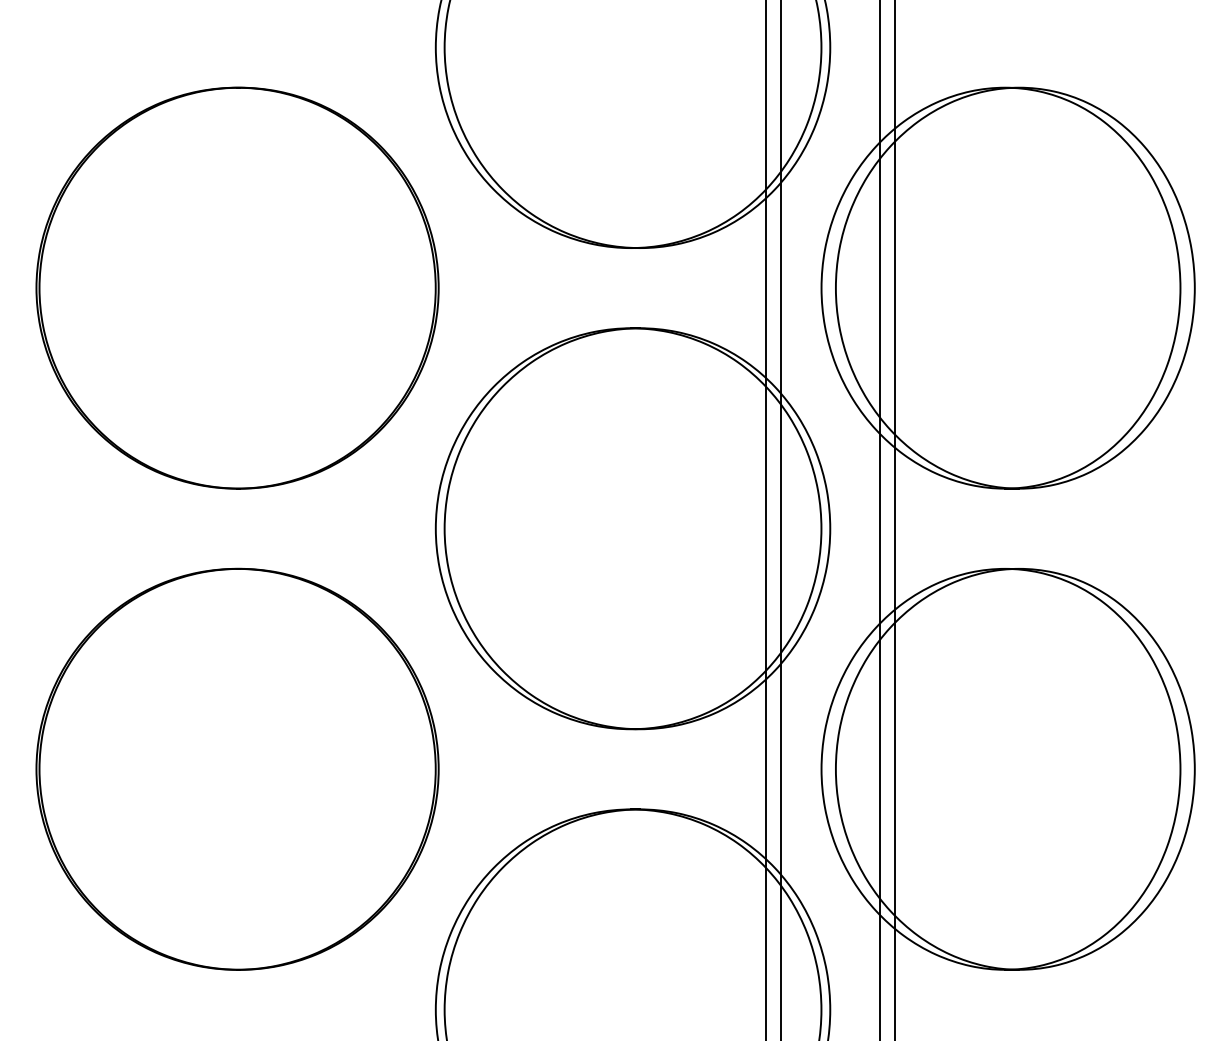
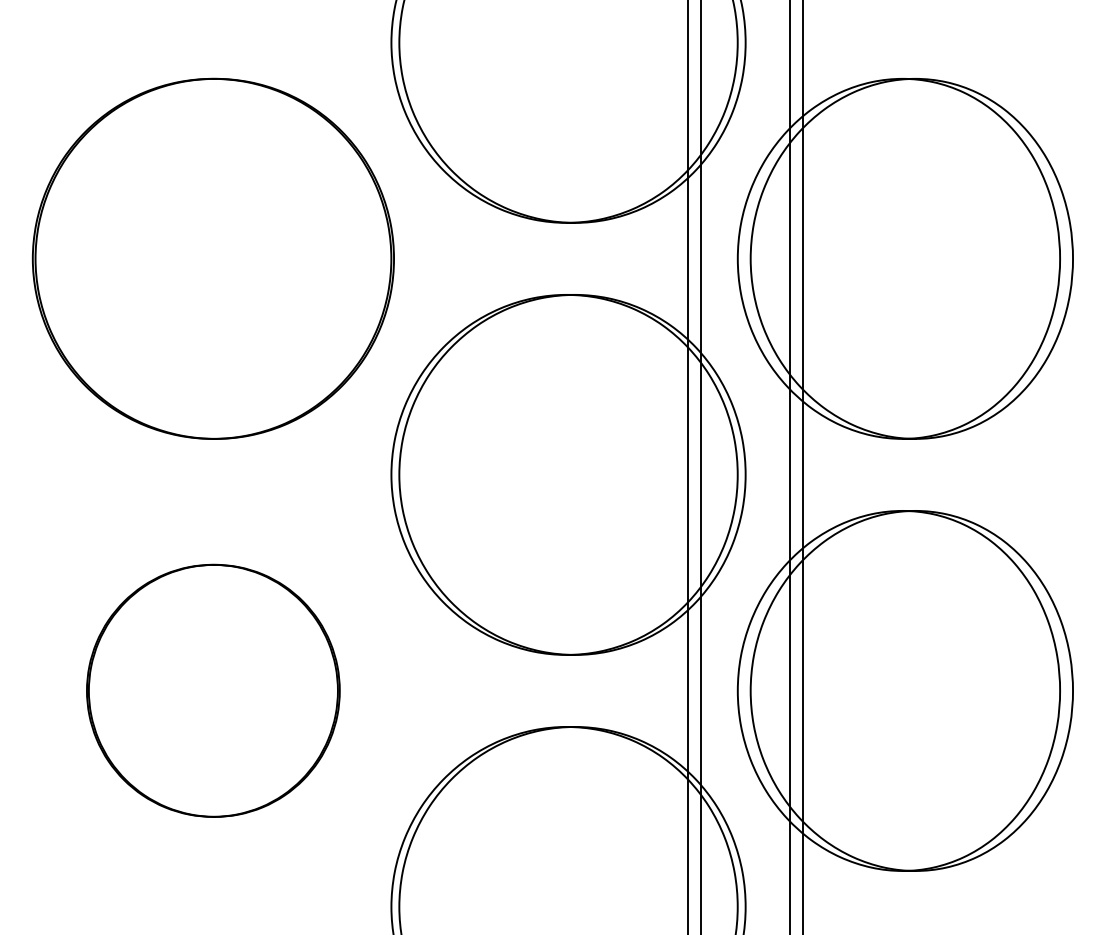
part: (237, 768) -> (213, 690), size x0.7

